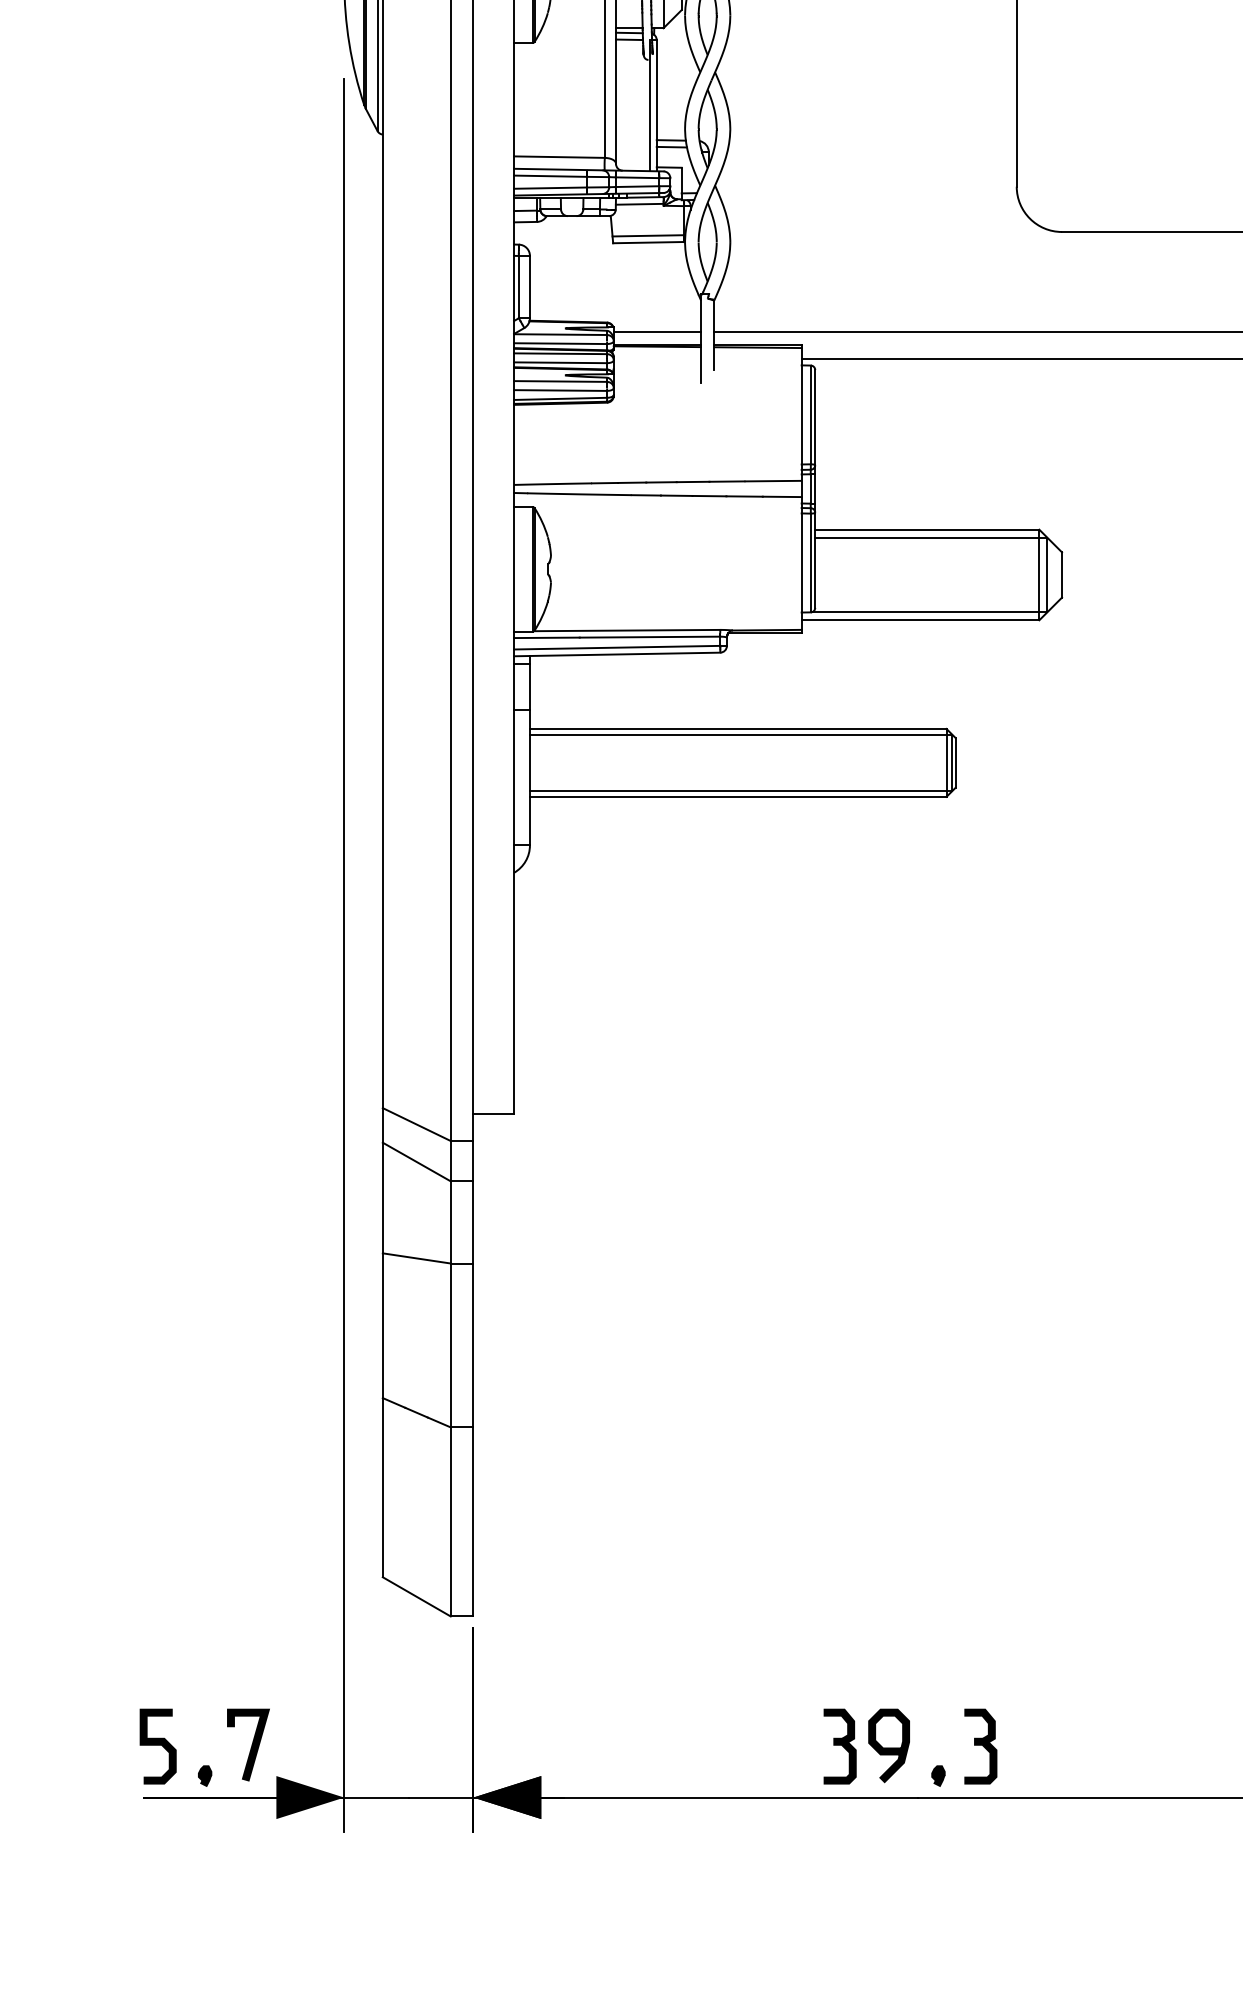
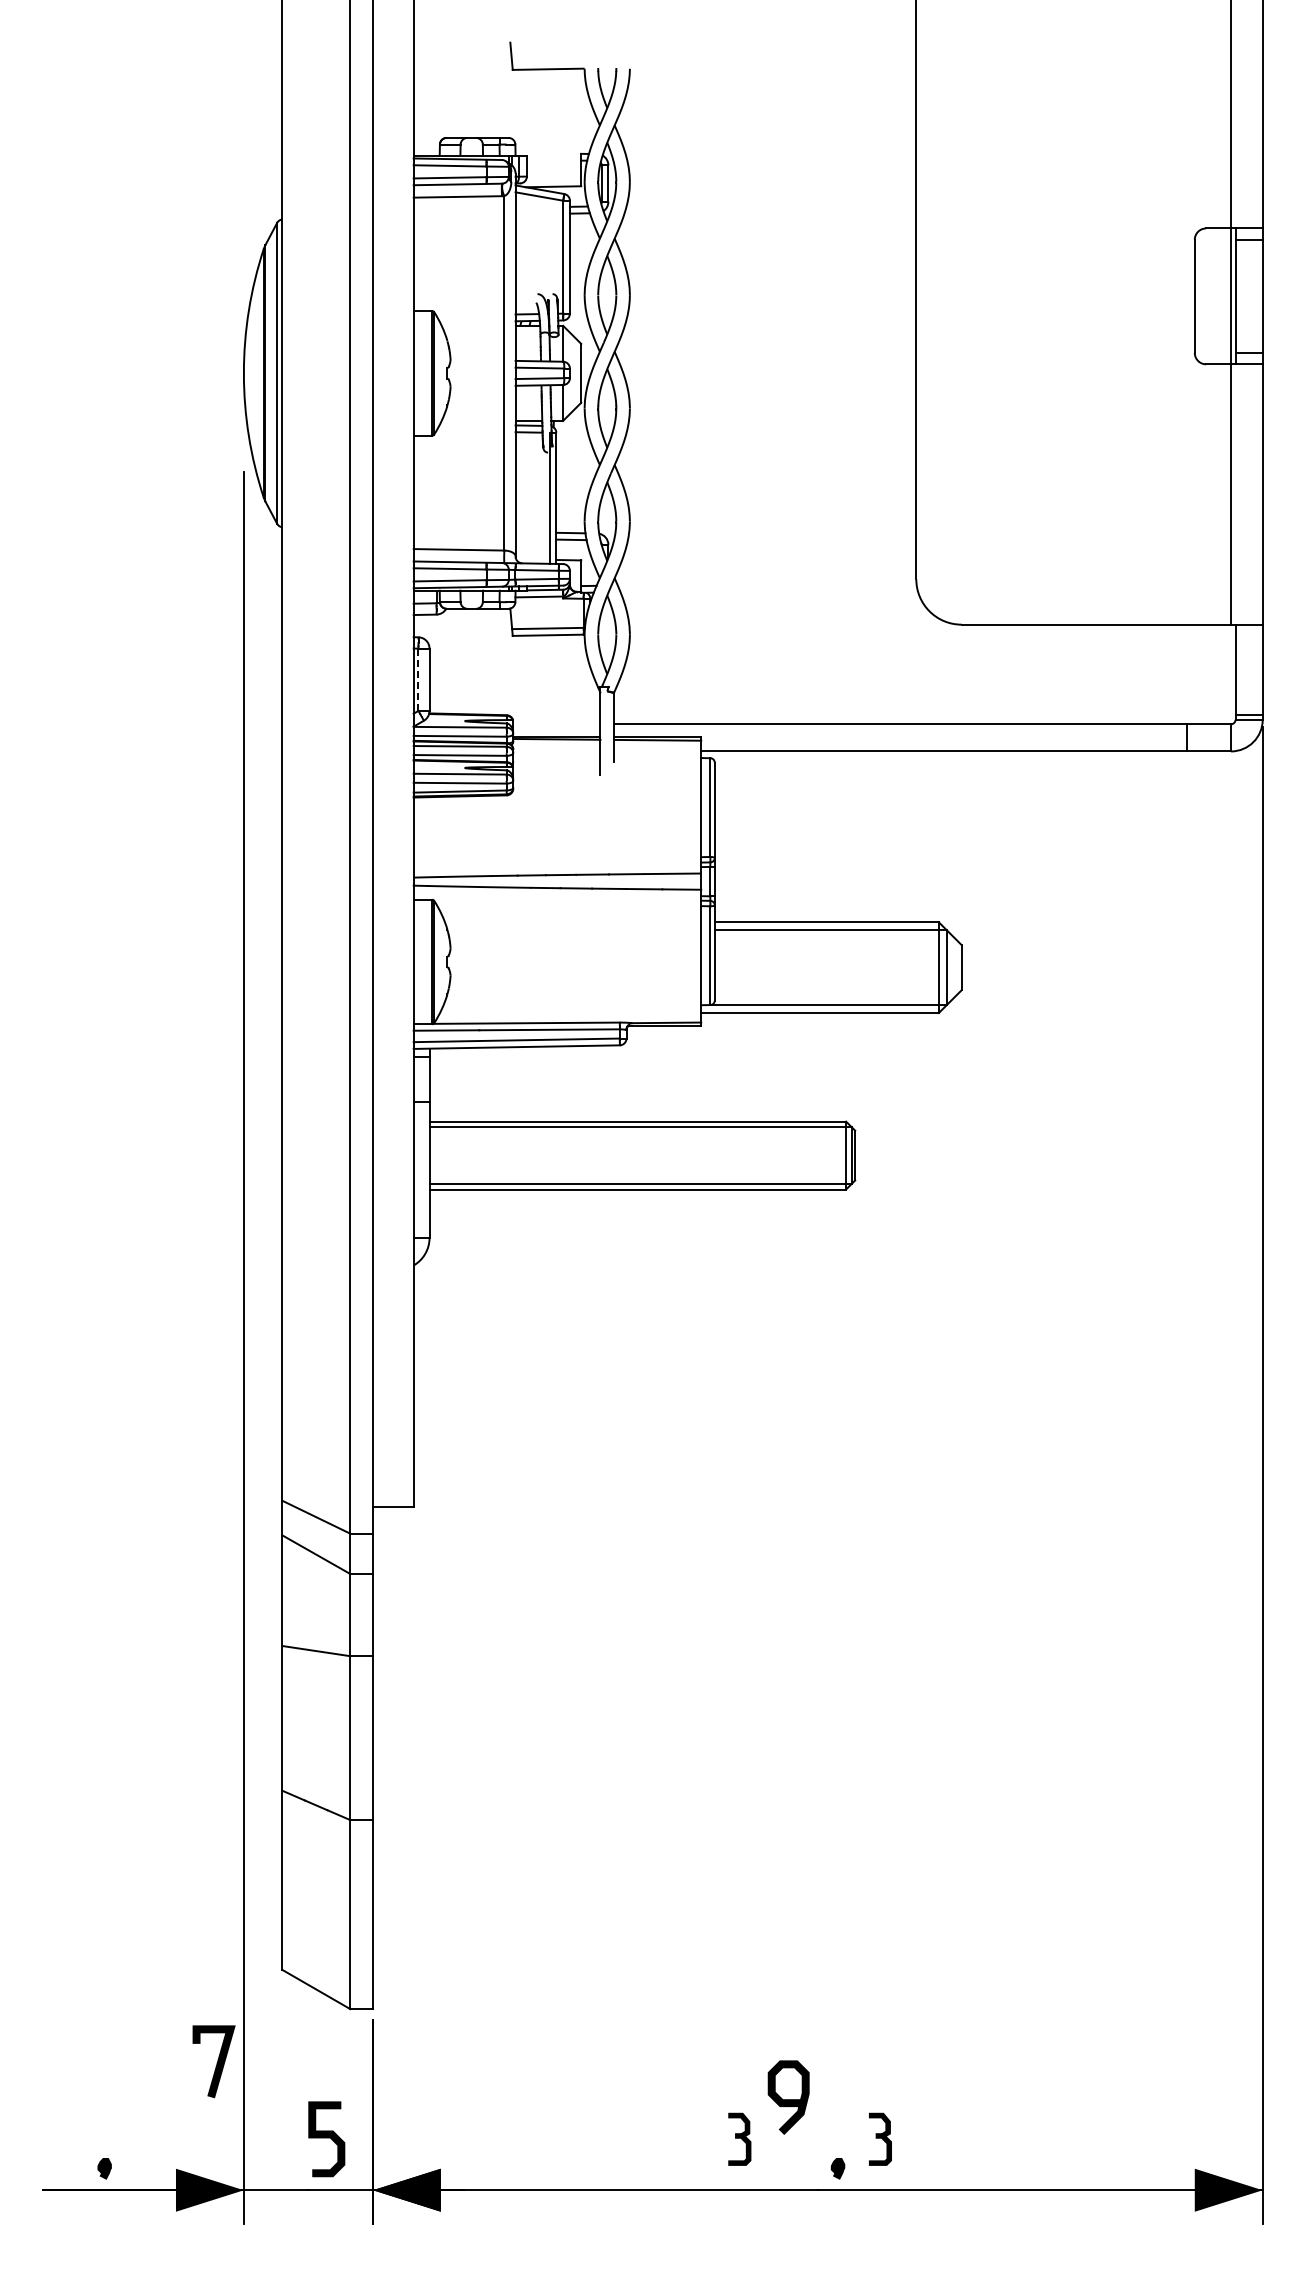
line: (518, 286) -> (418, 679), solid -> dashed
line: (656, 331) -> (556, 724), removed
curve: (157, 1745) -> (326, 2138), moved
line: (250, 1746) -> (216, 2063), moved
part: (839, 1746) -> (739, 2139), size x0.7
part: (980, 1746) -> (880, 2139), size x0.7
curve: (888, 1747) -> (788, 2099), moved

